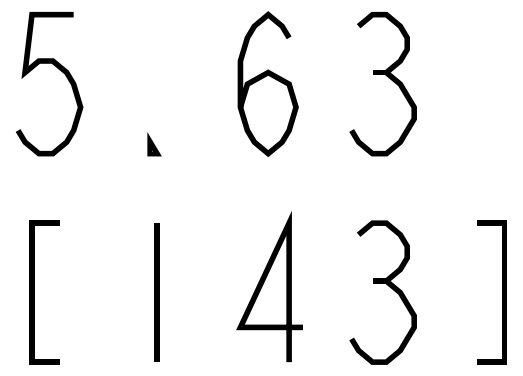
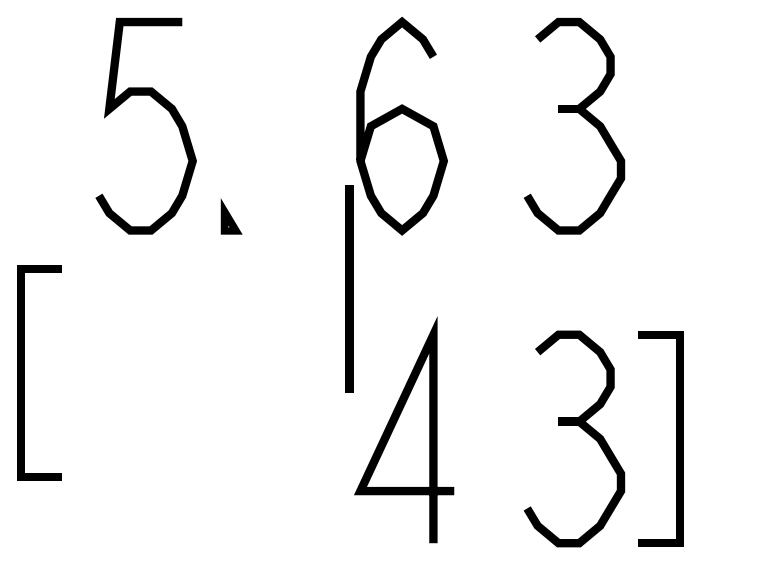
curve: (59, 70) -> (161, 105), moved
line: (34, 292) -> (24, 372), moved
line: (156, 292) -> (348, 288), moved
line: (502, 292) -> (676, 438), moved

